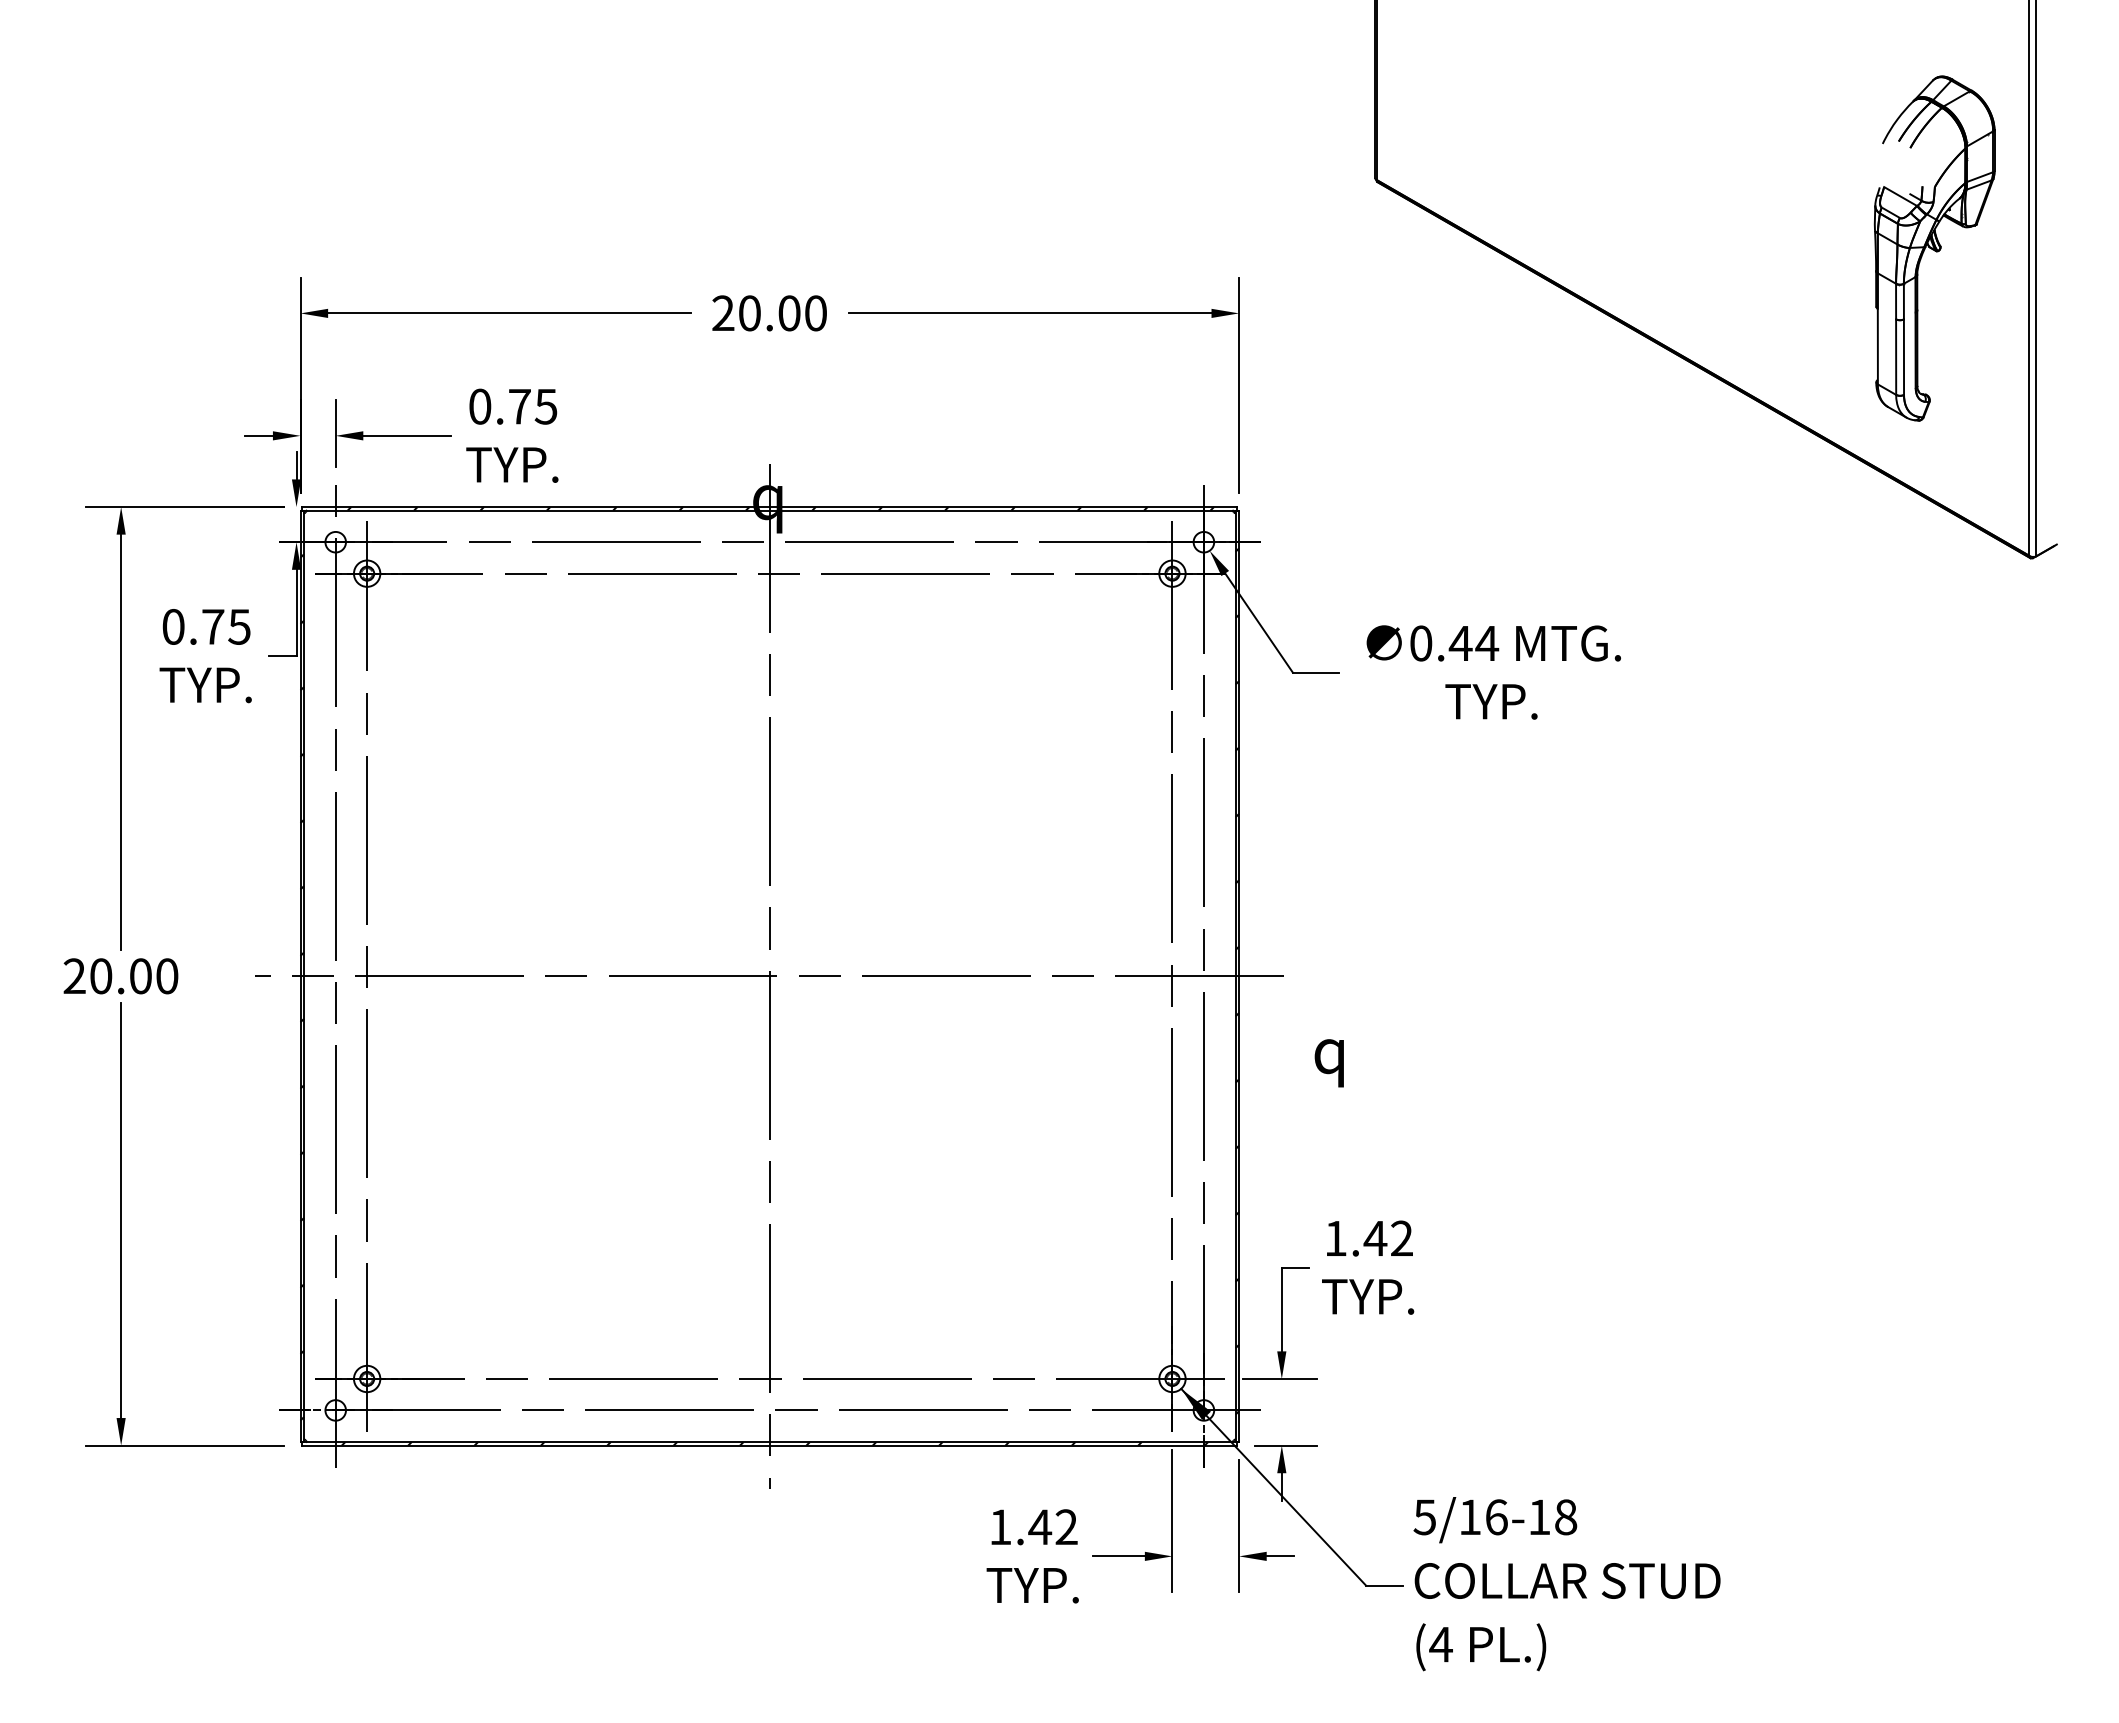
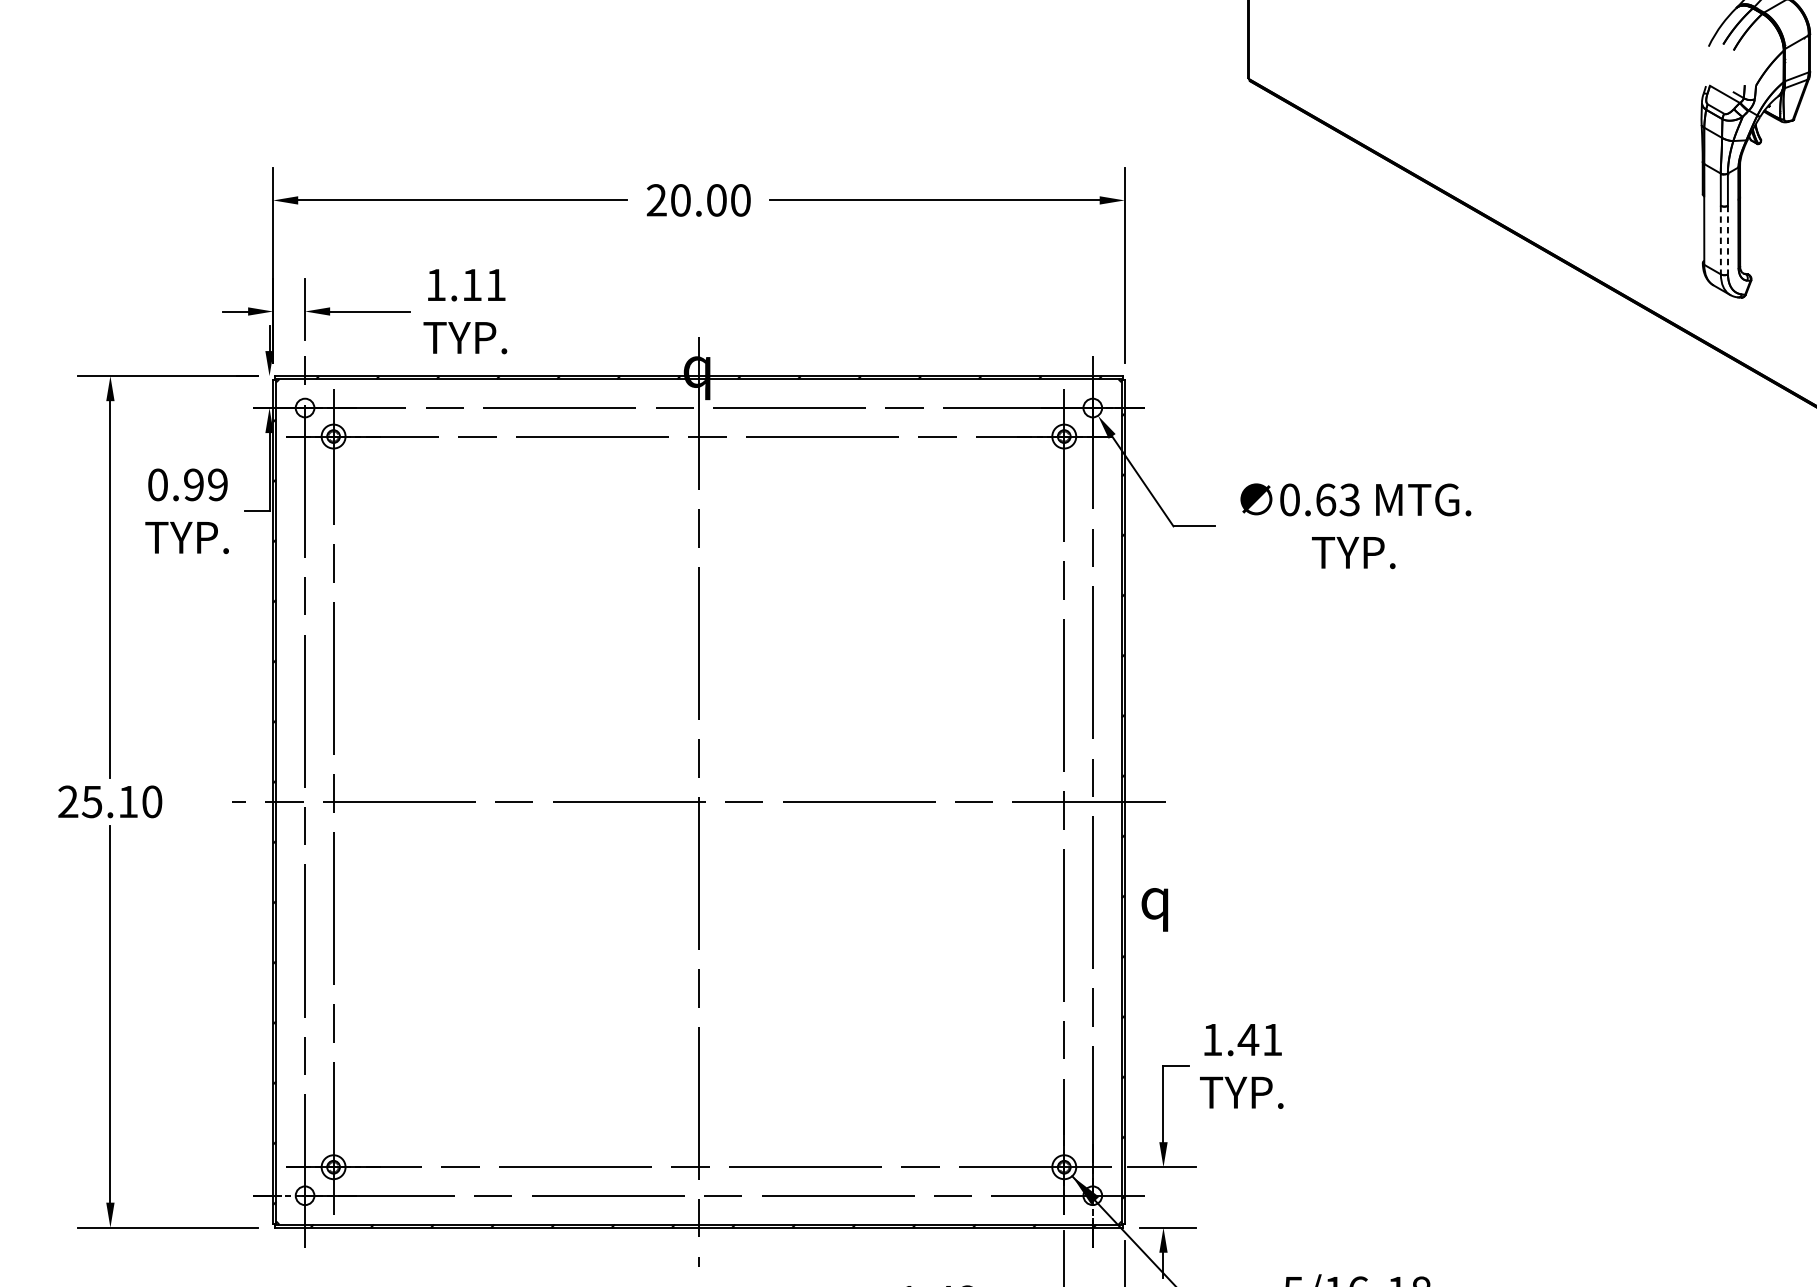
line: (1896, 357) -> (1721, 240), solid -> dashed
line: (1903, 357) -> (1727, 240), solid -> dashed
text: (513, 406) -> (466, 284), 0.75 -> 1.11
text: (226, 626) -> (205, 484), 0.75 -> 0.99
text: (1473, 643) -> (1337, 499), 0.44 -> 0.63
text: (120, 976) -> (109, 802), 20.00 -> 25.10
text: (1328, 1063) -> (1154, 910), moved
text: (1401, 1237) -> (1272, 1038), 1.42 -> 1.41

